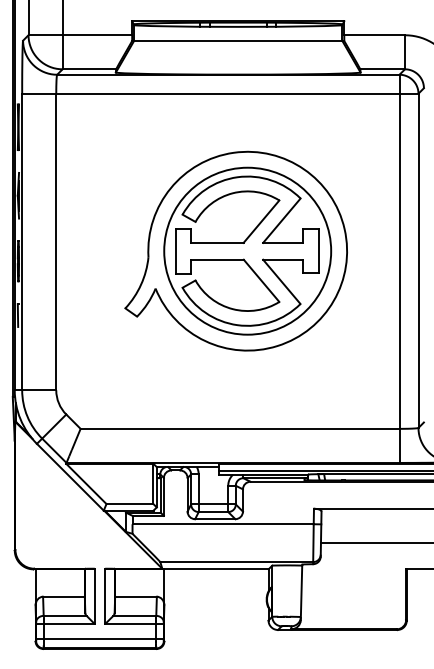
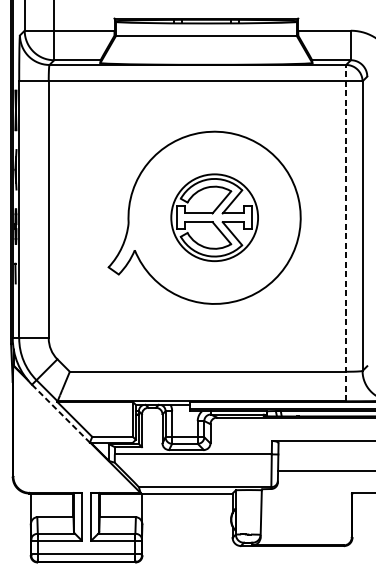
part: (247, 250) -> (214, 217), size x0.6
line: (399, 268) -> (346, 232), solid -> dashed
line: (70, 477) -> (61, 413), solid -> dashed

